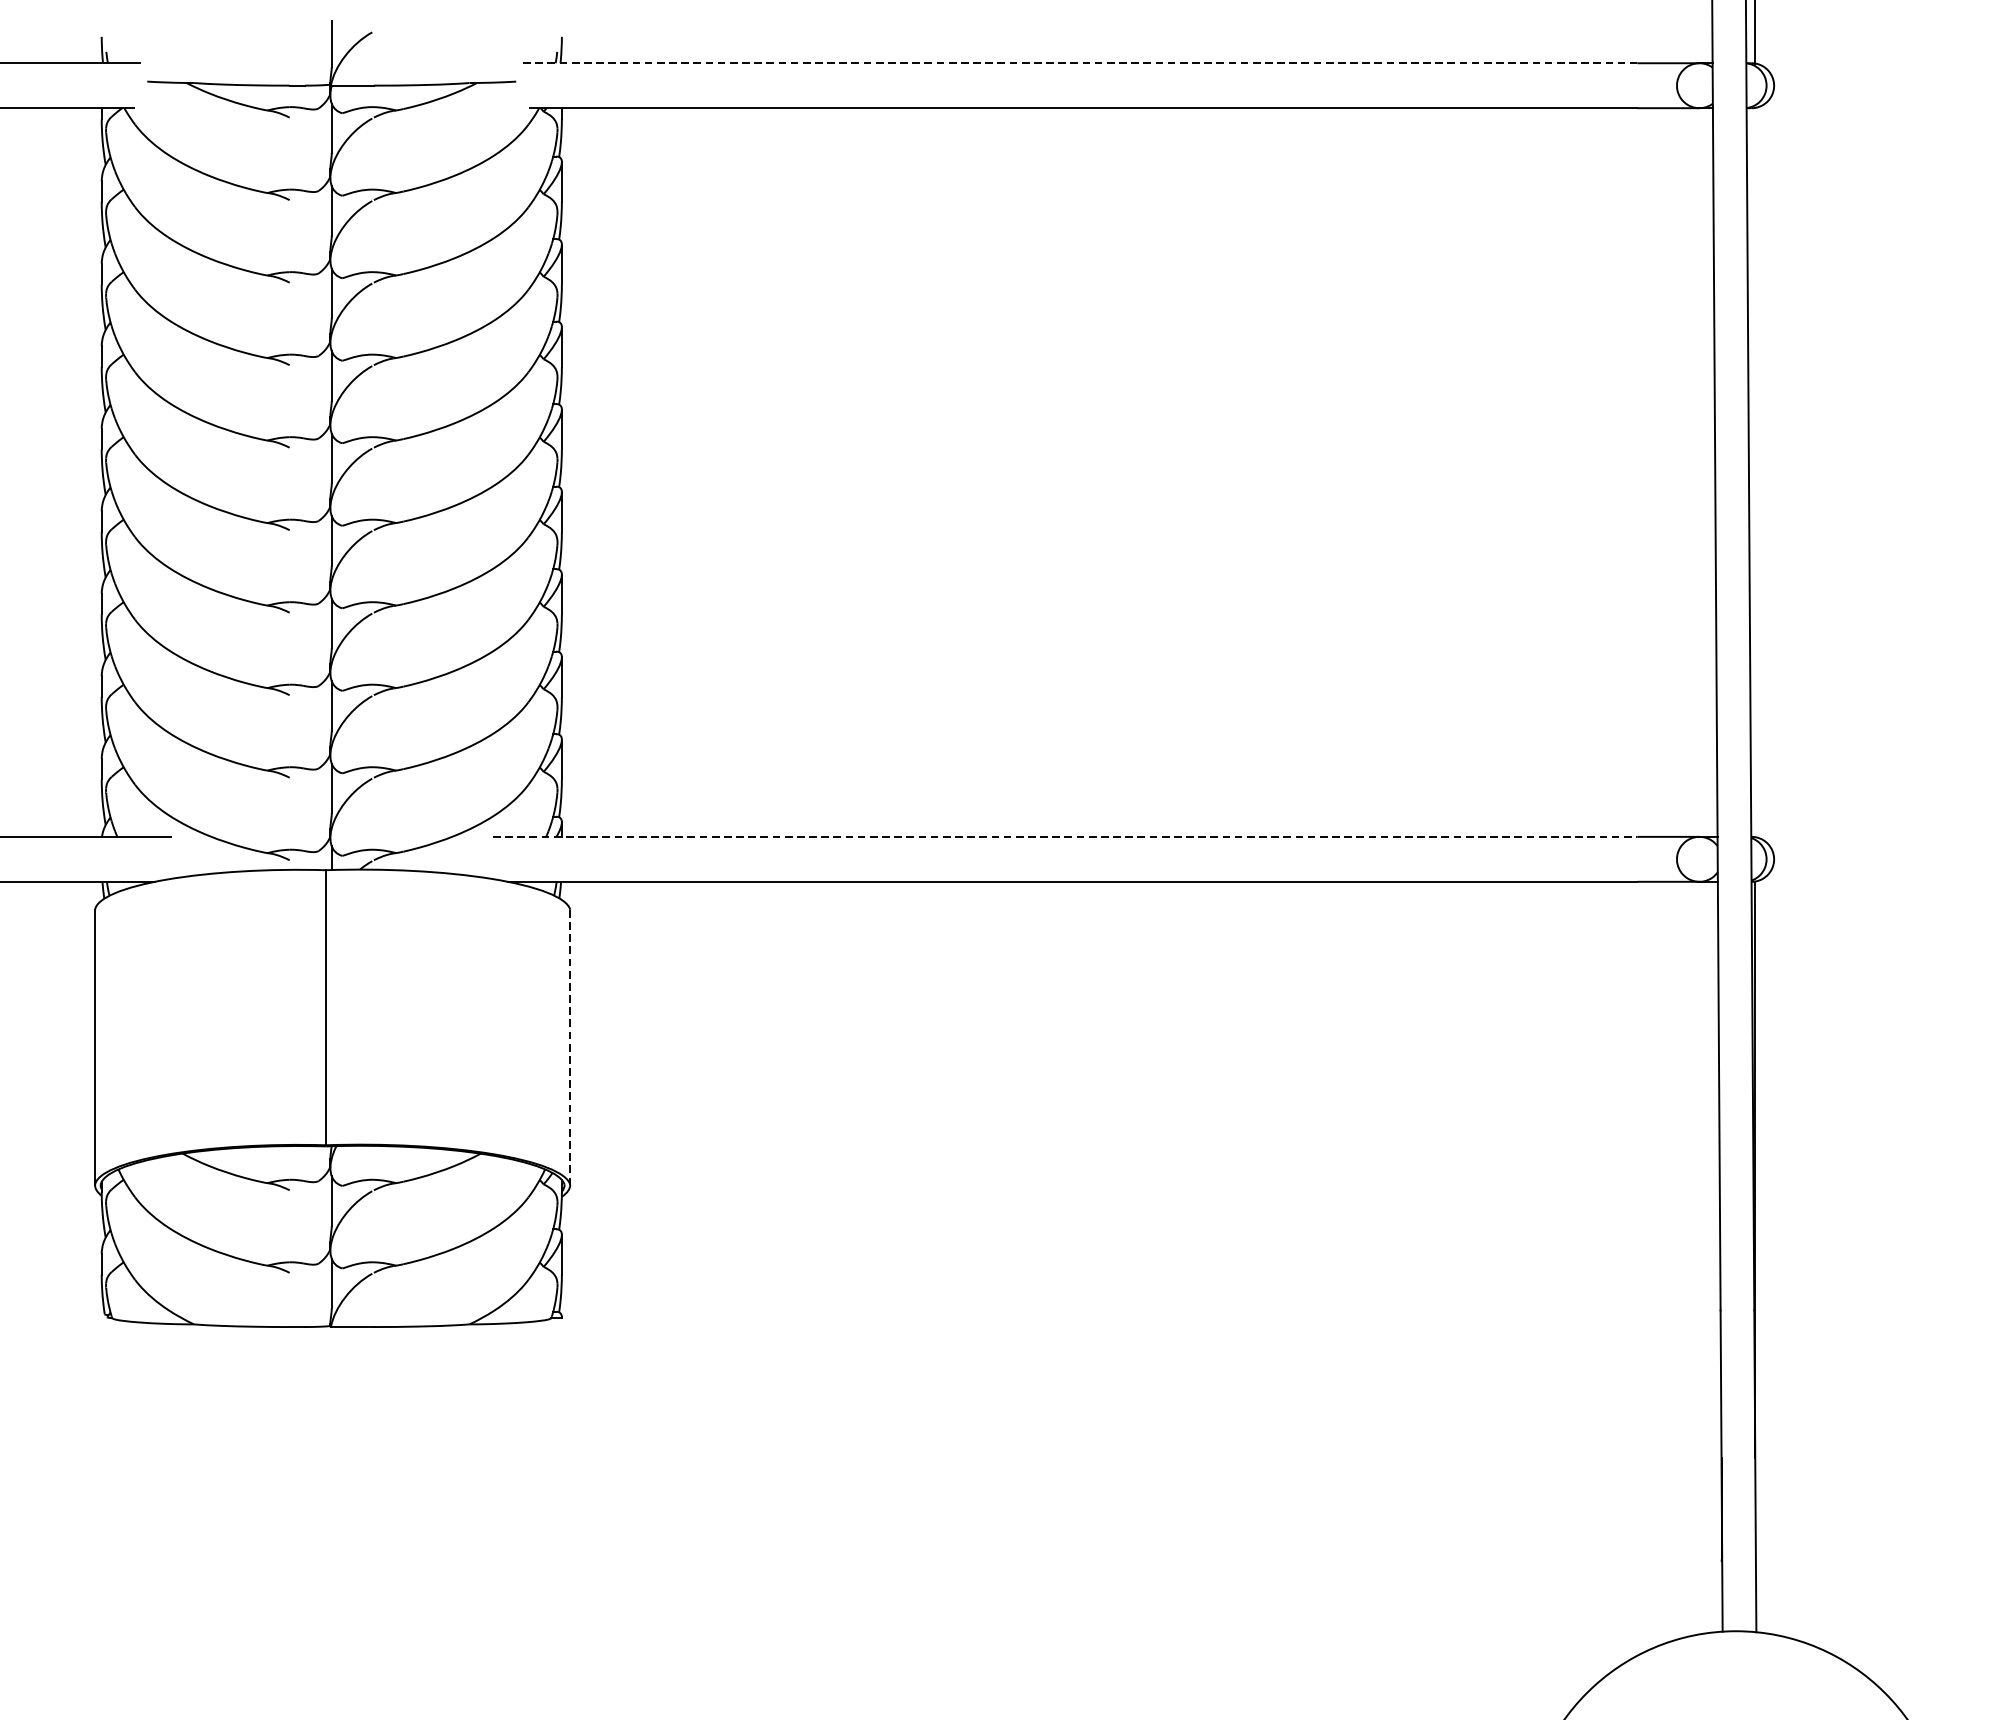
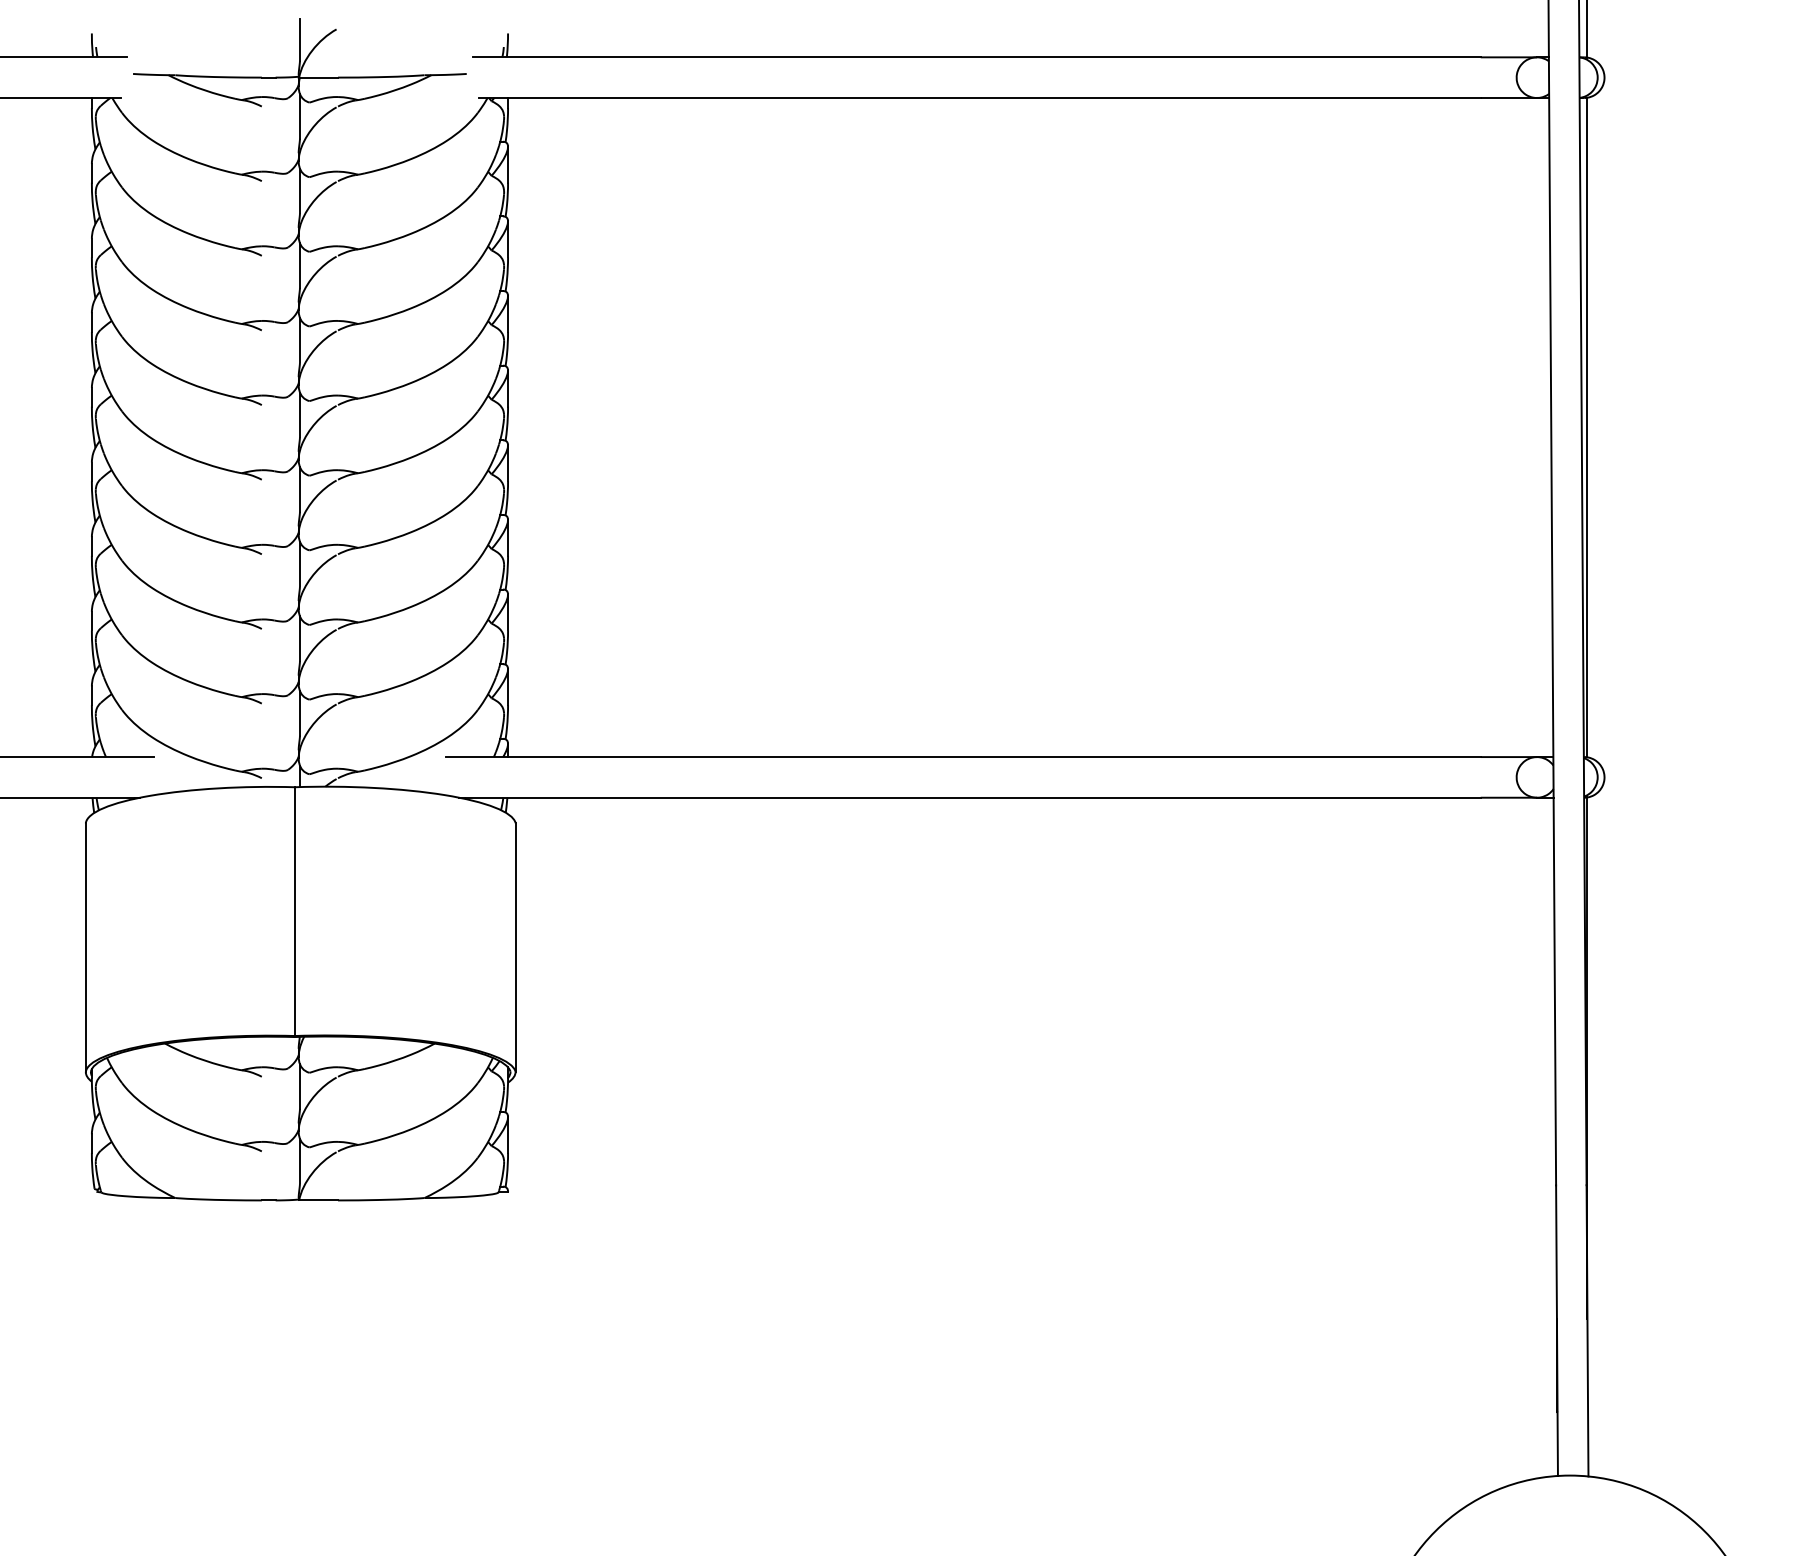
line: (1079, 63) -> (976, 57), dashed -> solid
line: (1755, 472) -> (1587, 427), added
line: (1065, 837) -> (963, 757), dashed -> solid
line: (570, 1048) -> (515, 948), dashed -> solid

